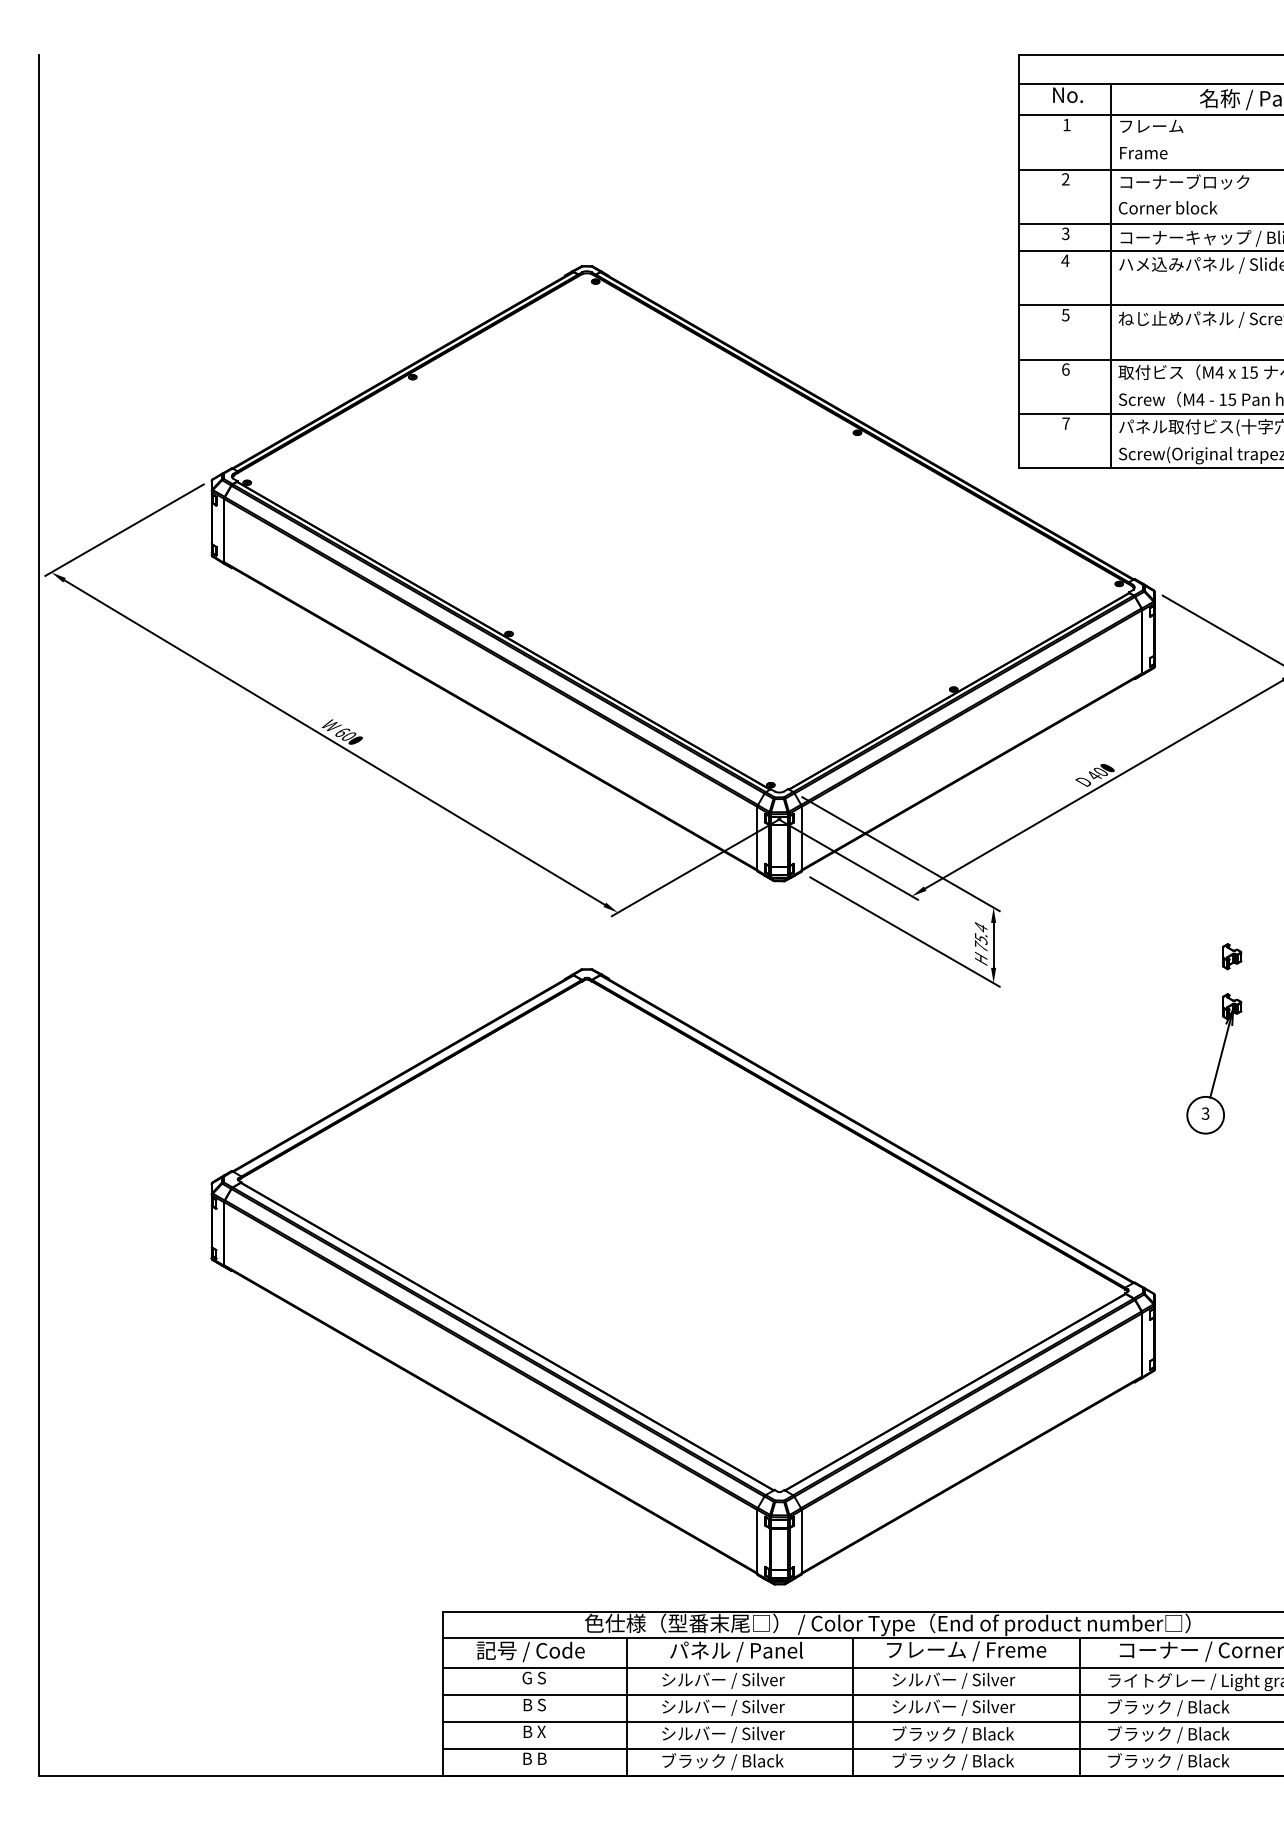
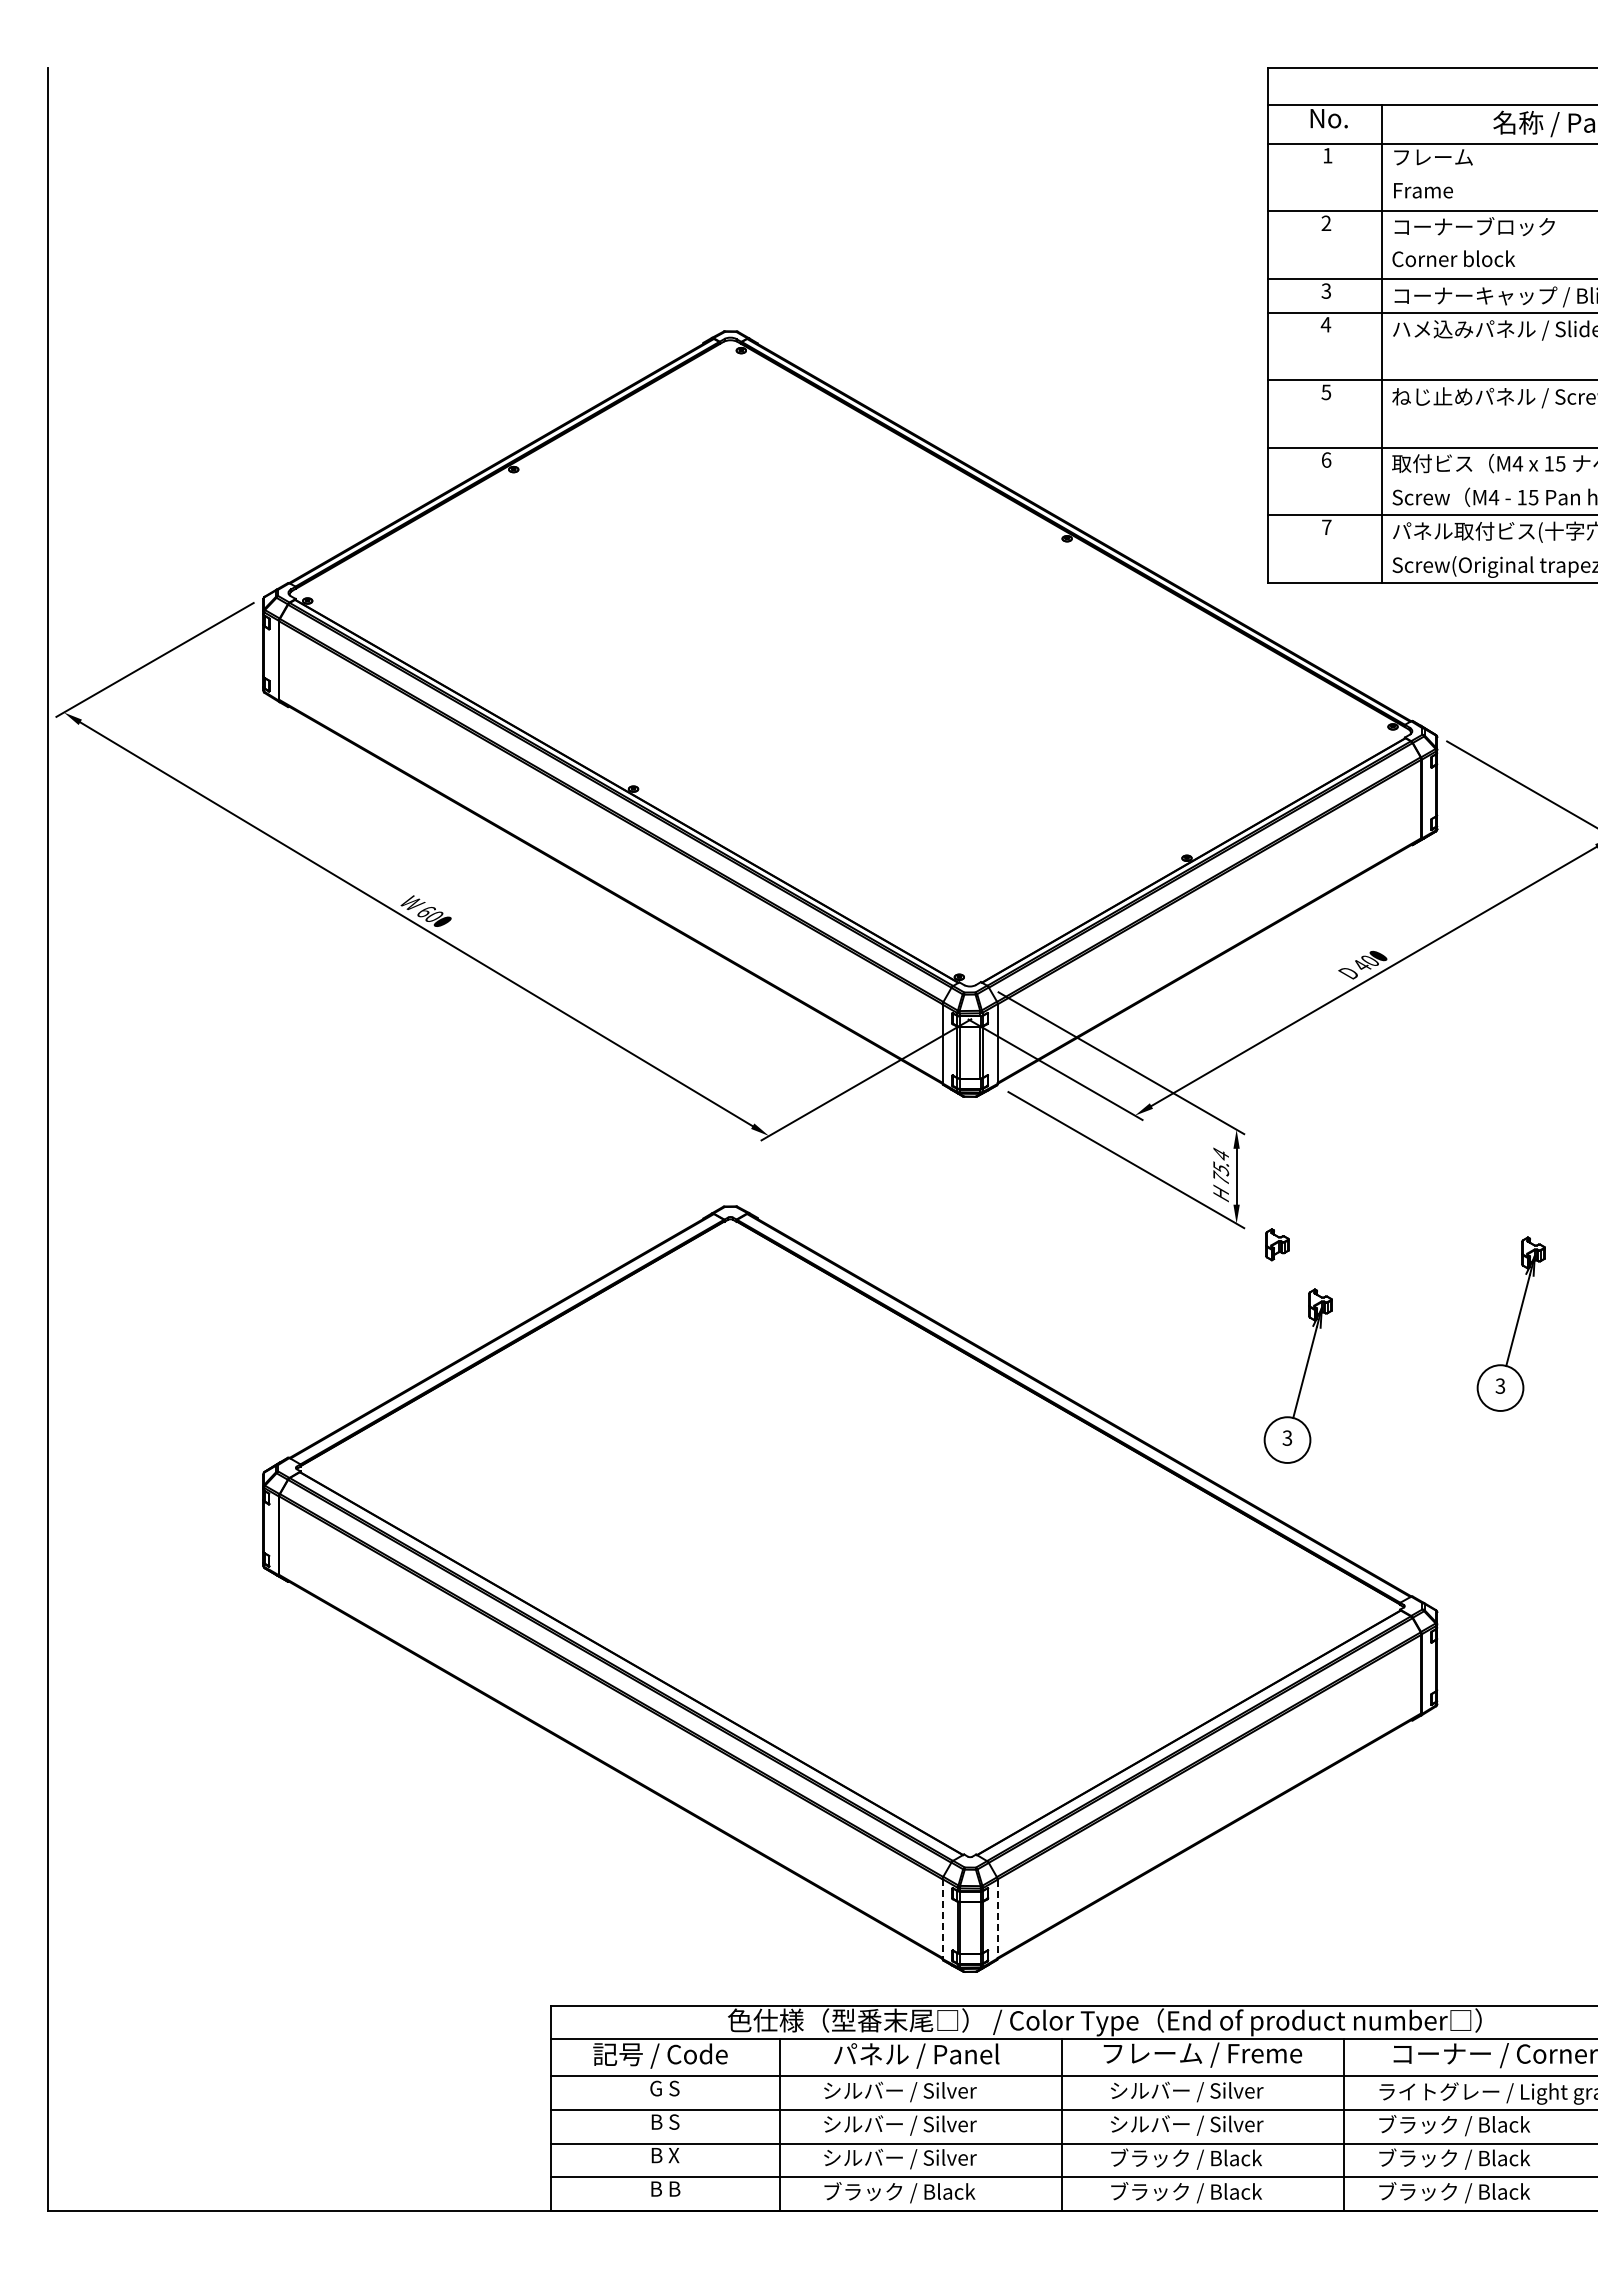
part: (1232, 956) -> (1277, 1244), moved
part: (1042, 1105) -> (1297, 1375), added
line: (757, 1542) -> (942, 1919), solid -> dashed
line: (801, 1542) -> (997, 1919), solid -> dashed

